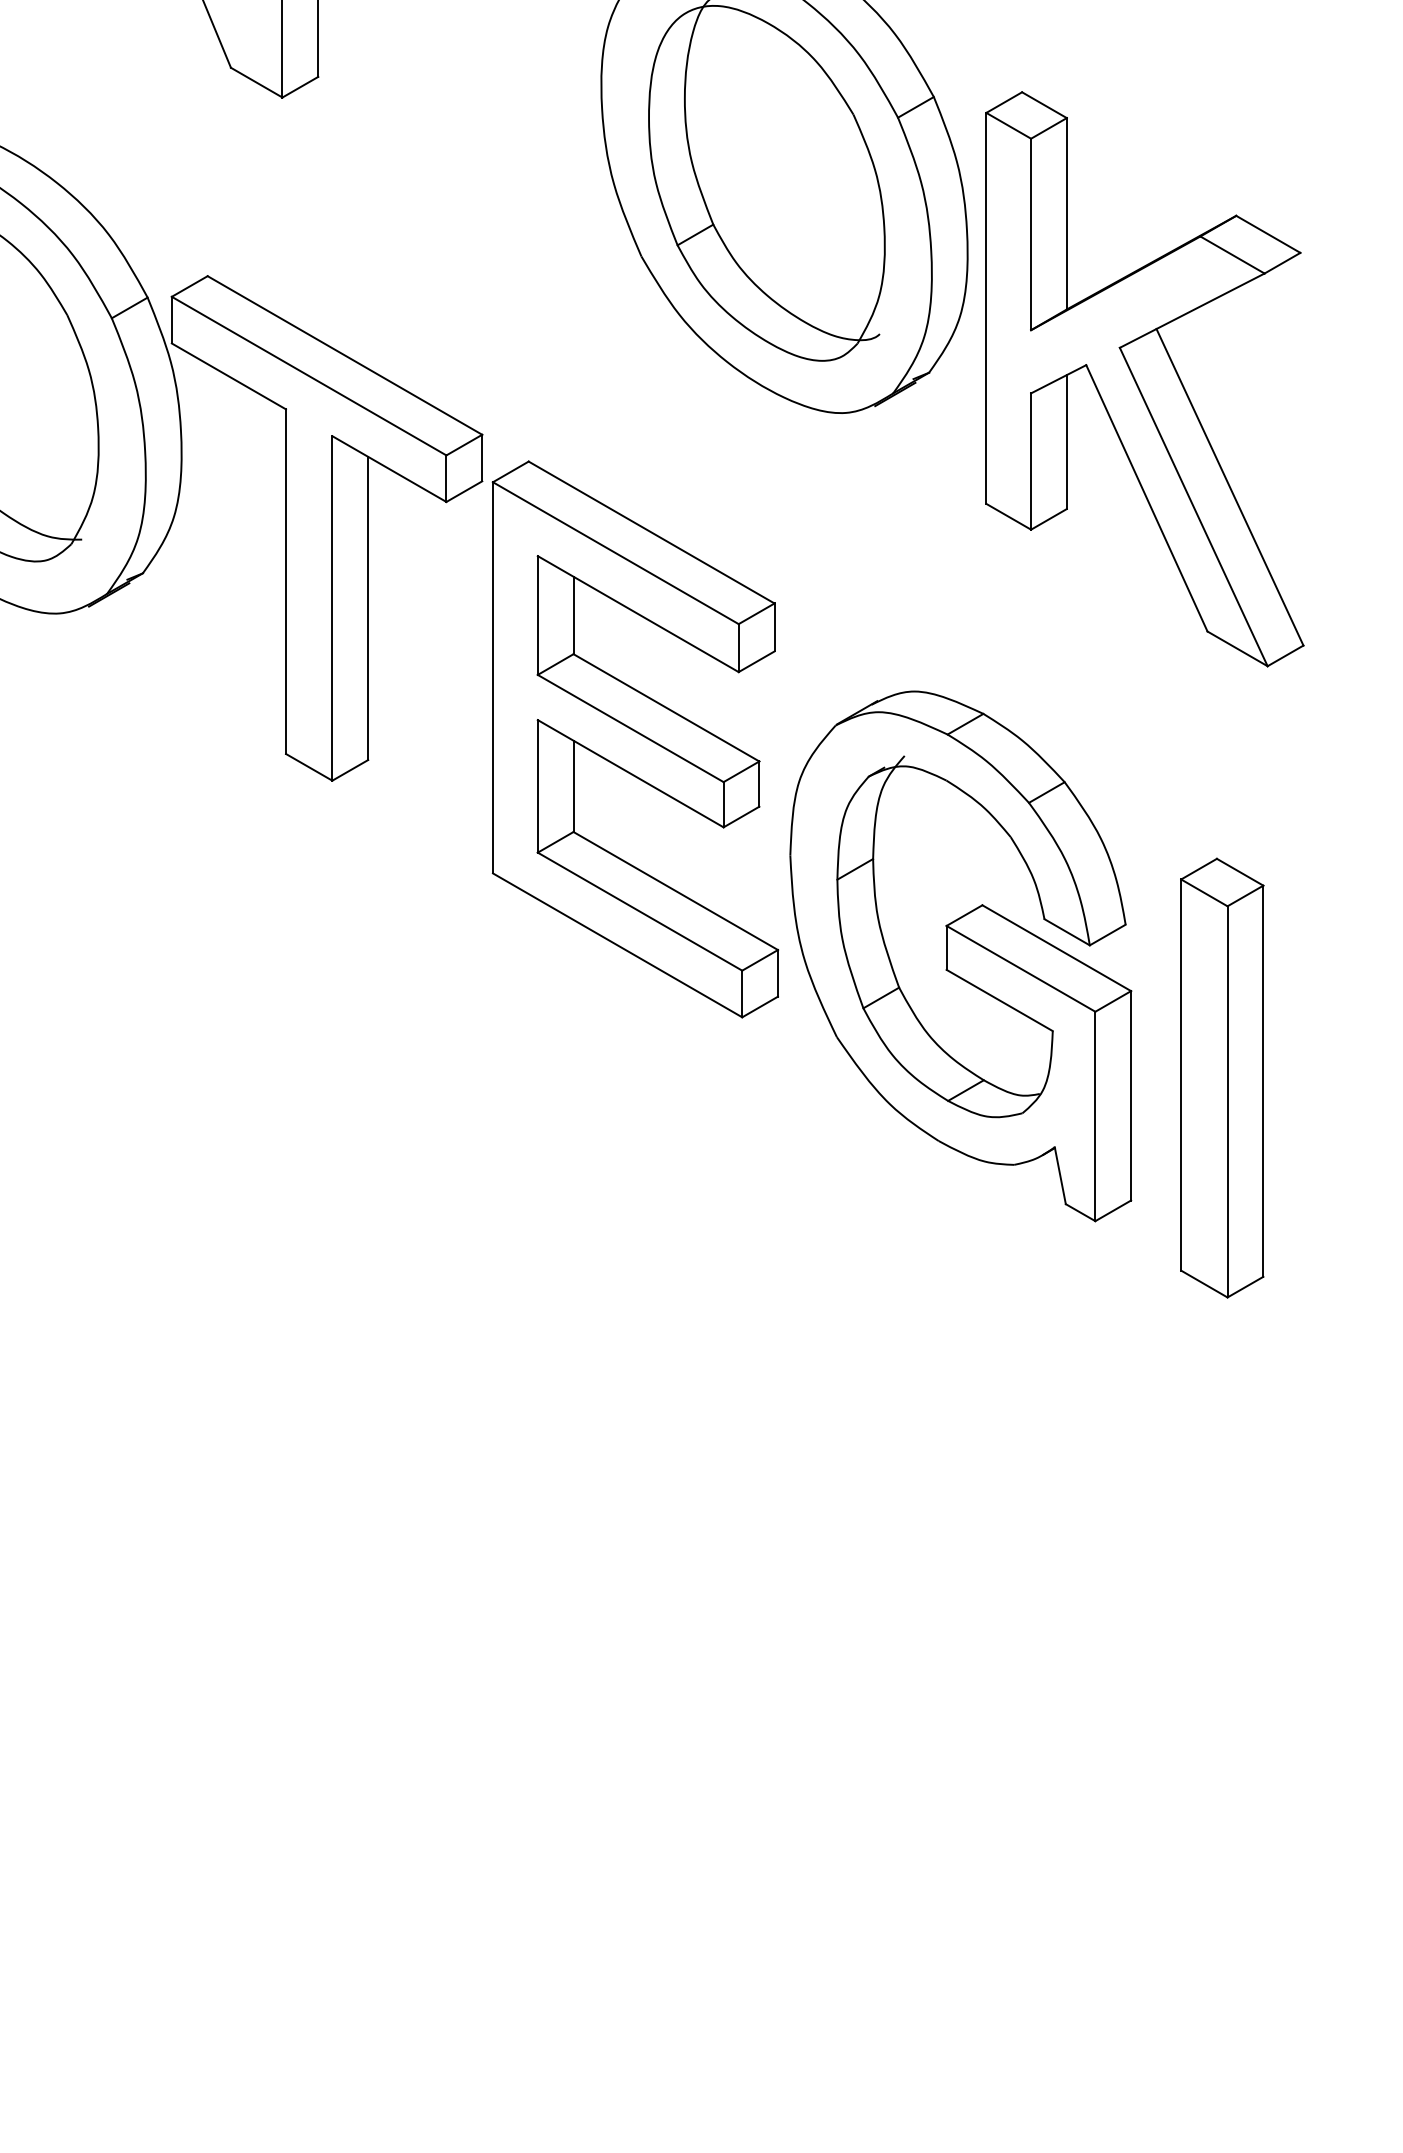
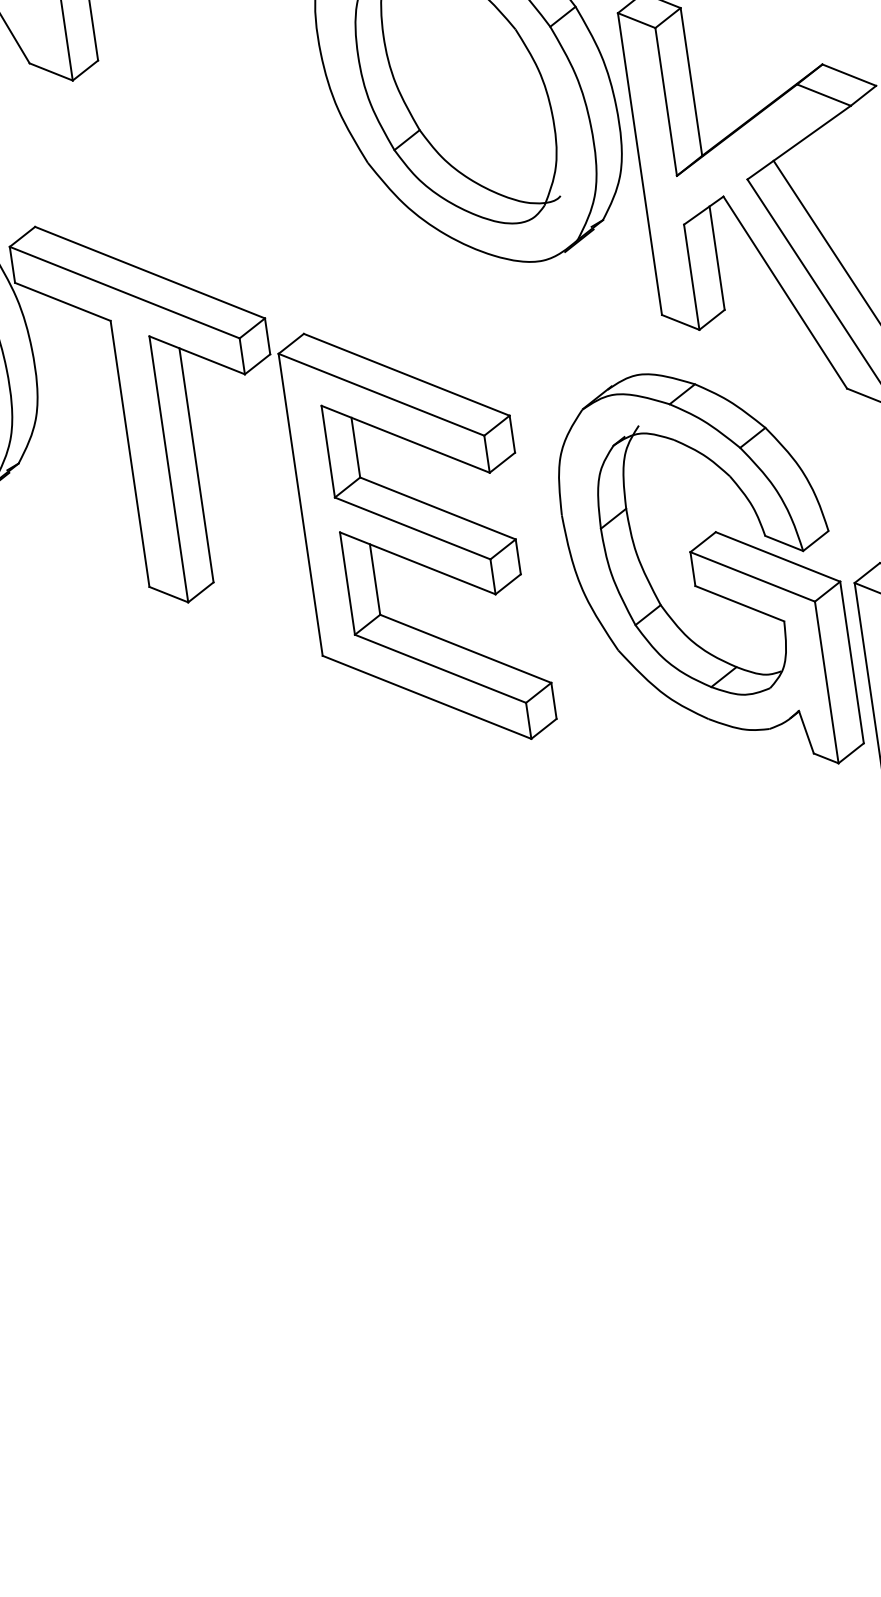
part: (960, 956) -> (704, 574), moved

